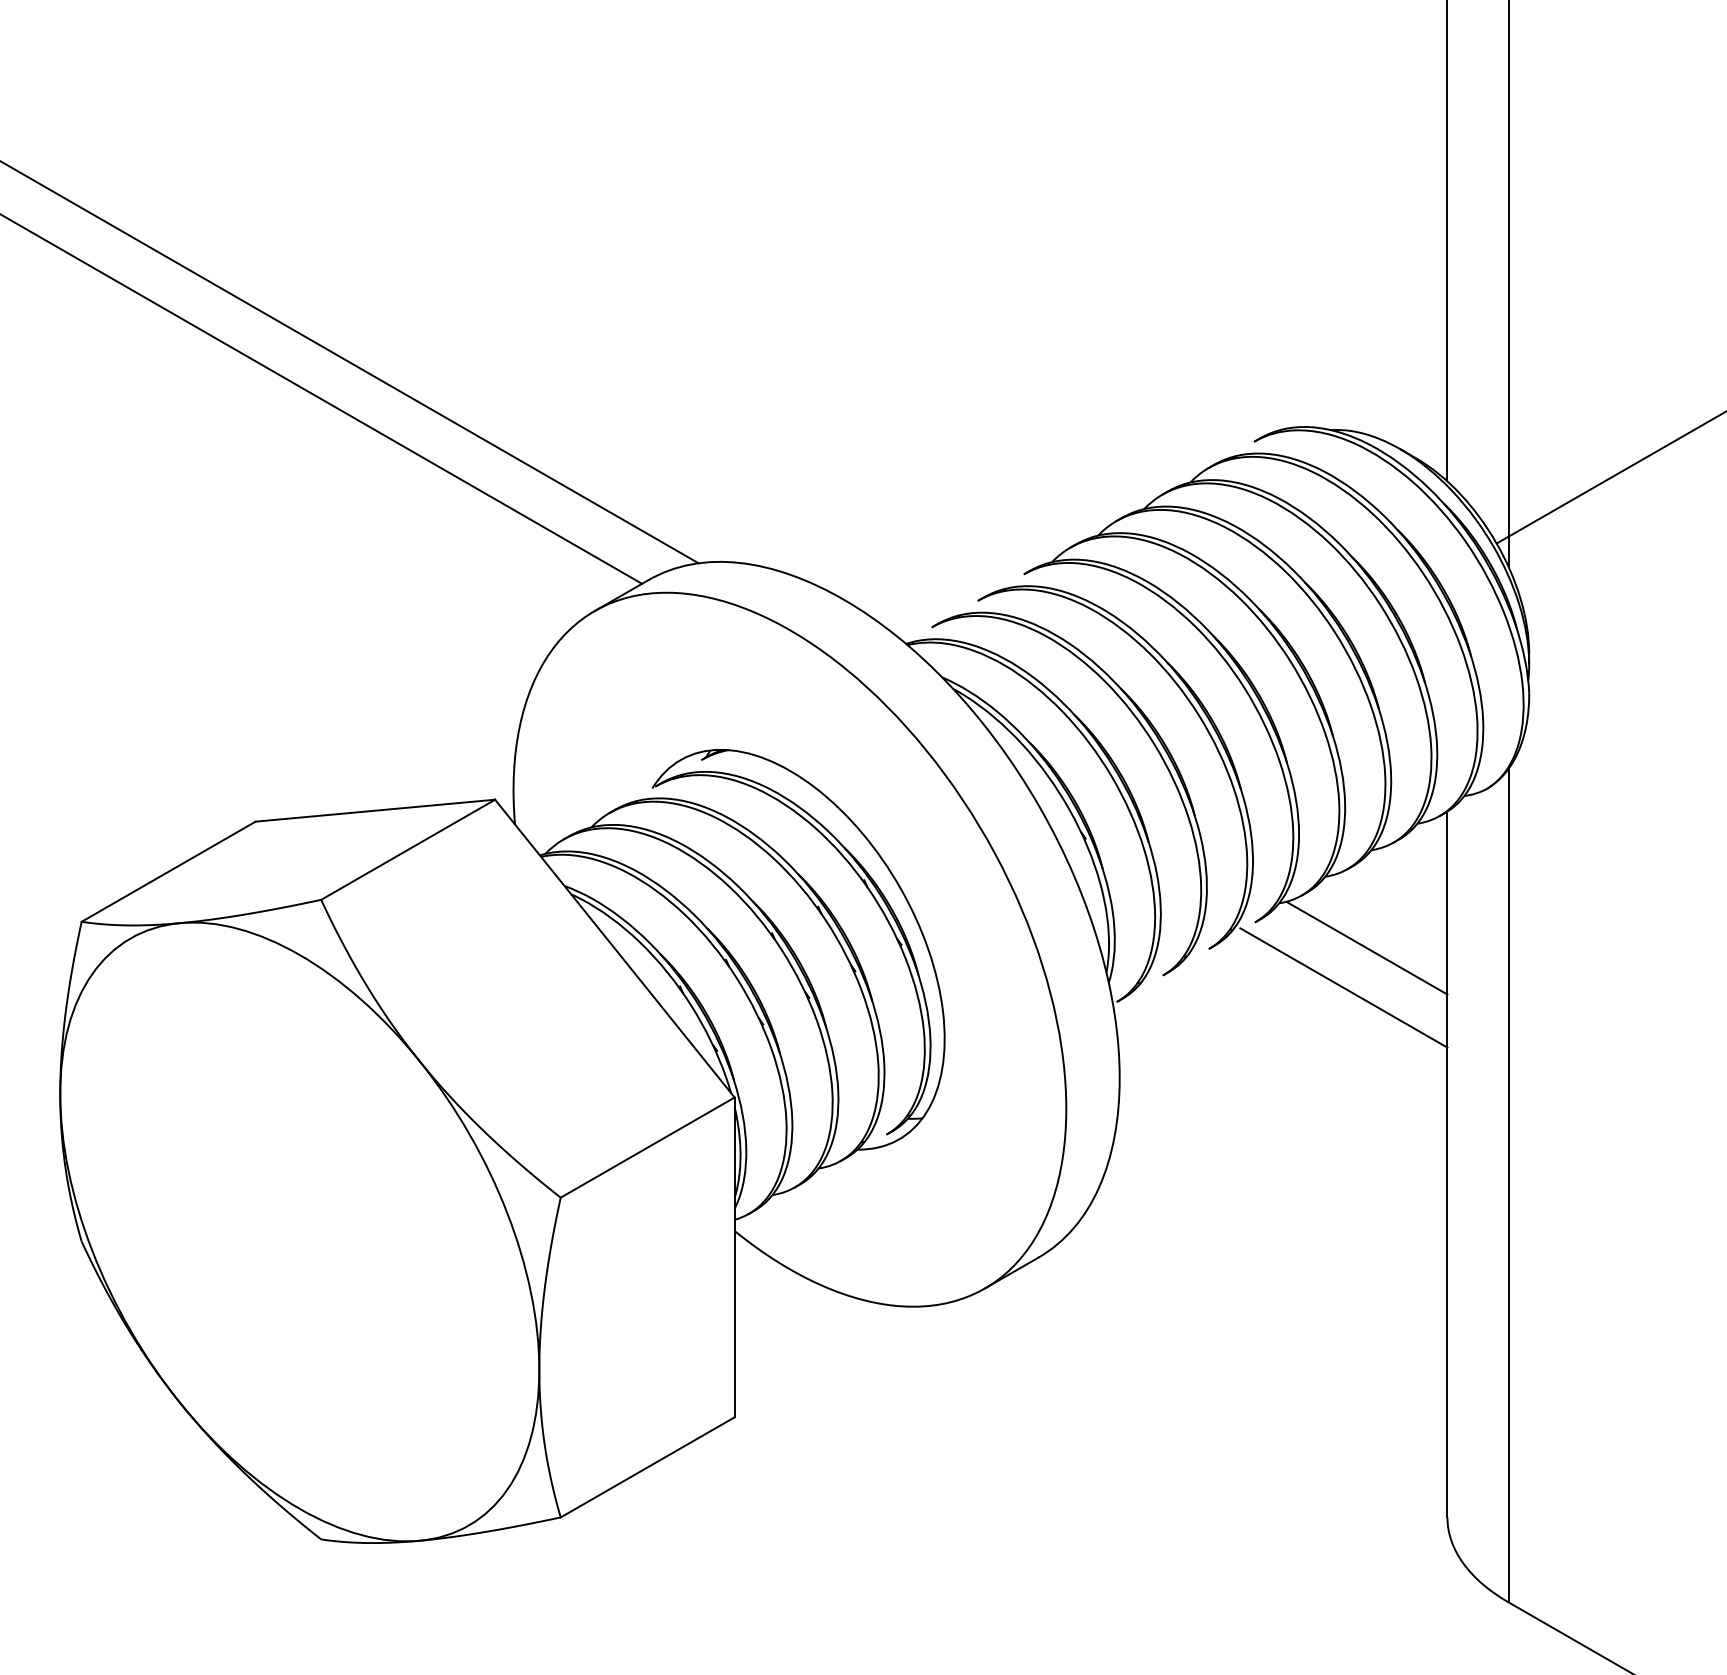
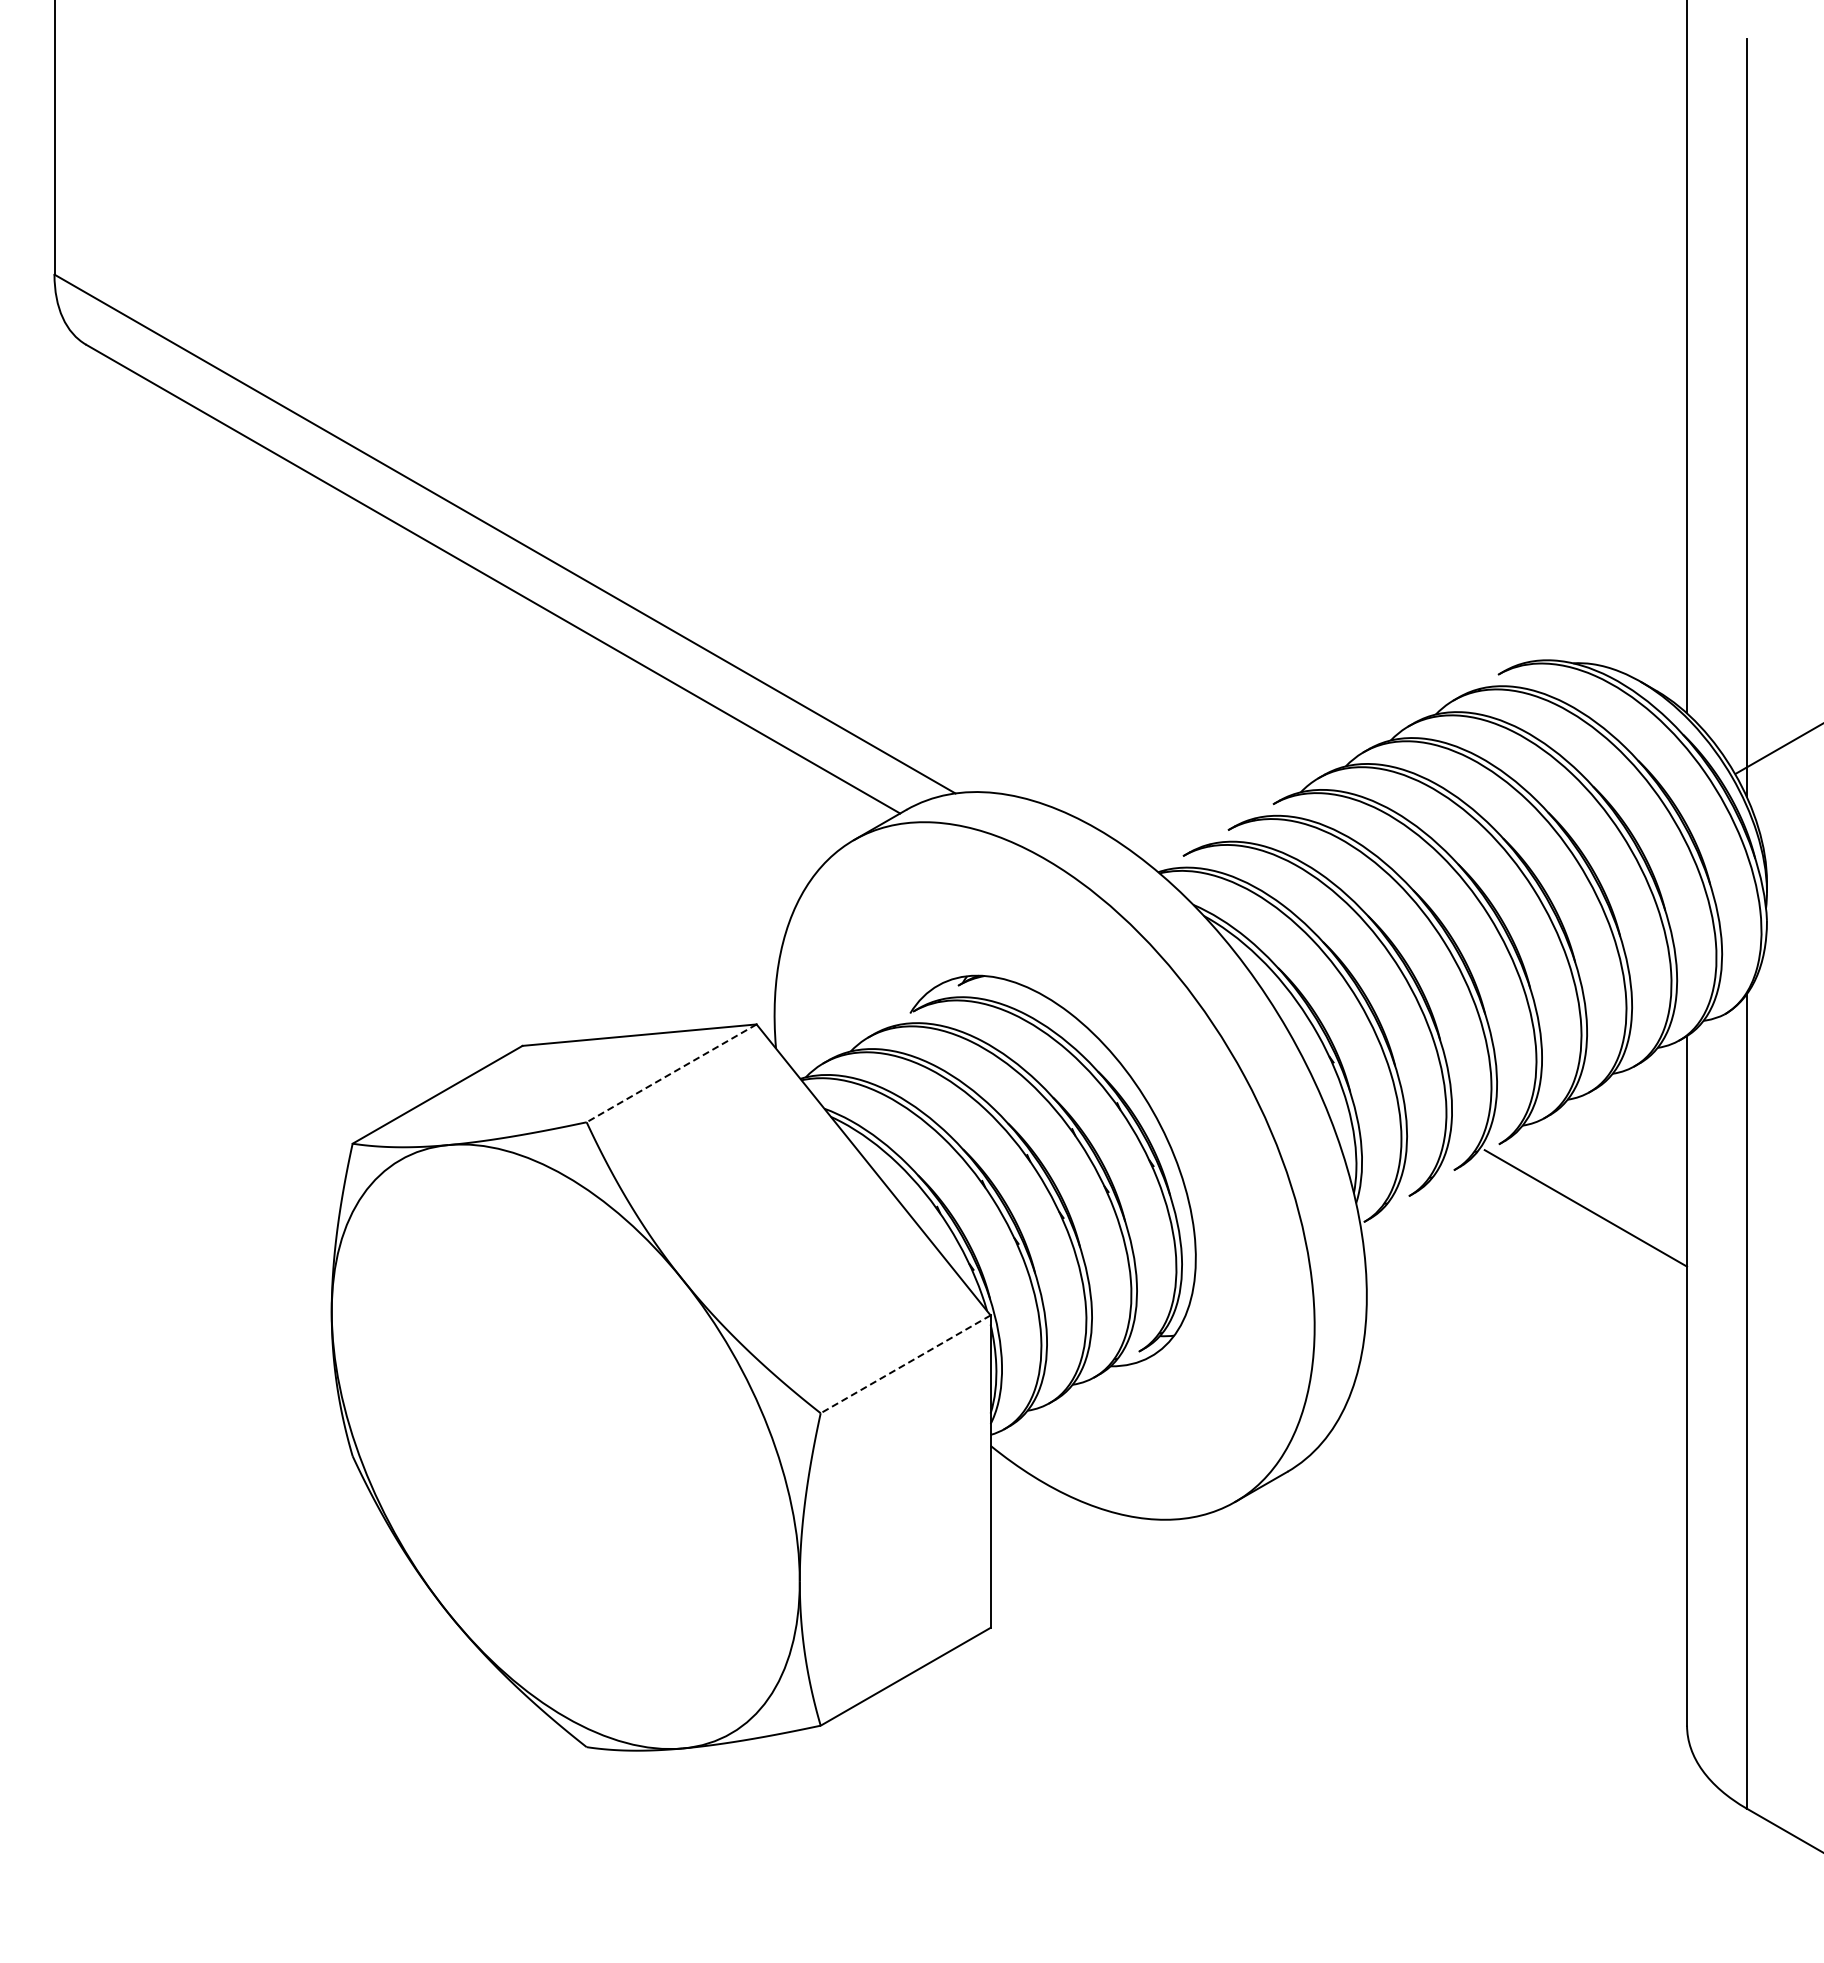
line: (408, 849) -> (671, 1073), solid -> dashed
line: (1367, 948) -> (1608, 1169), removed
line: (647, 1147) -> (905, 1364), solid -> dashed

